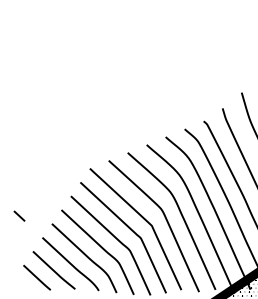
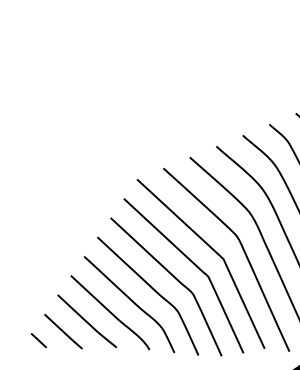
line: (19, 215) -> (38, 339), moved

